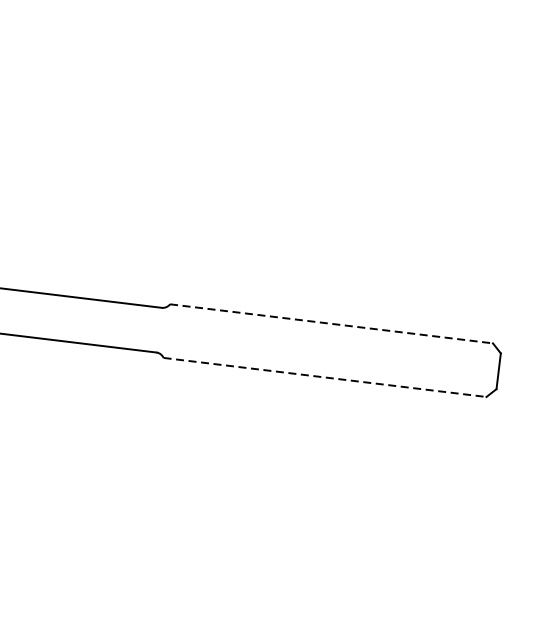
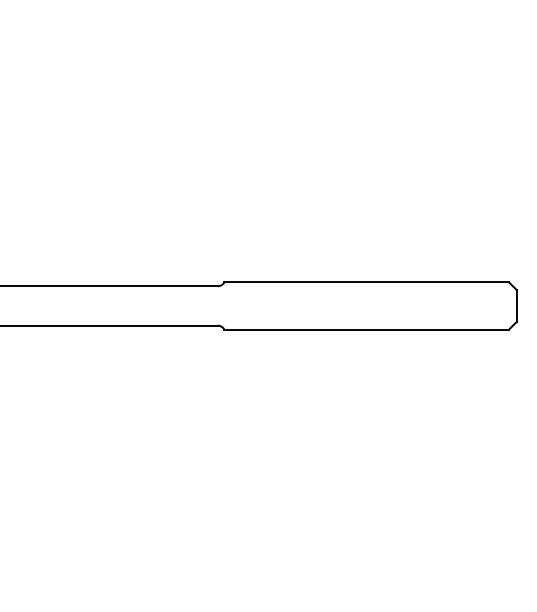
line: (332, 324) -> (367, 282), dashed -> solid
line: (325, 377) -> (367, 329), dashed -> solid

